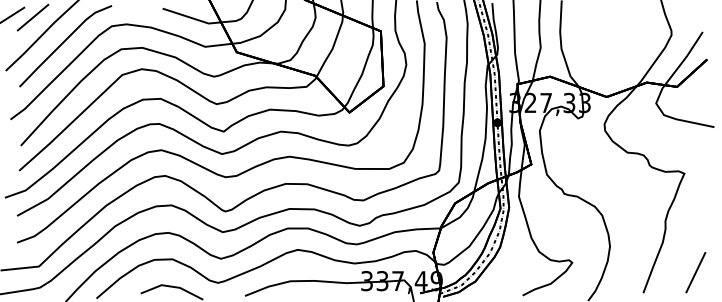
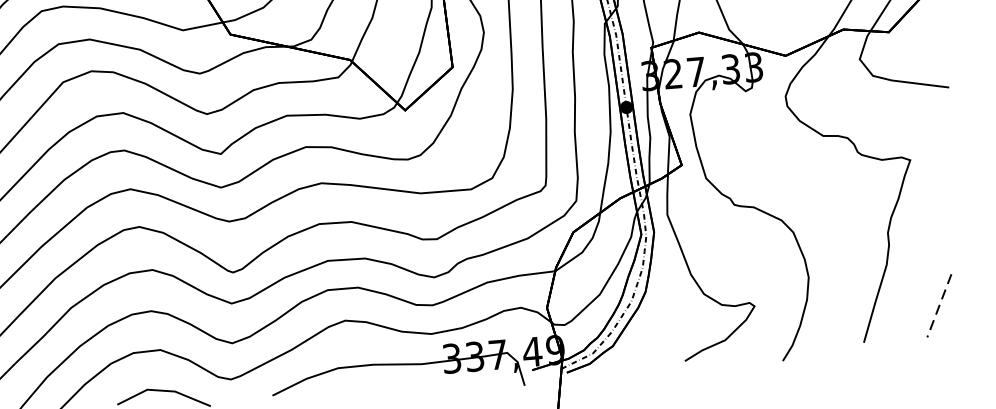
line: (695, 272) -> (938, 305), solid -> dashed

